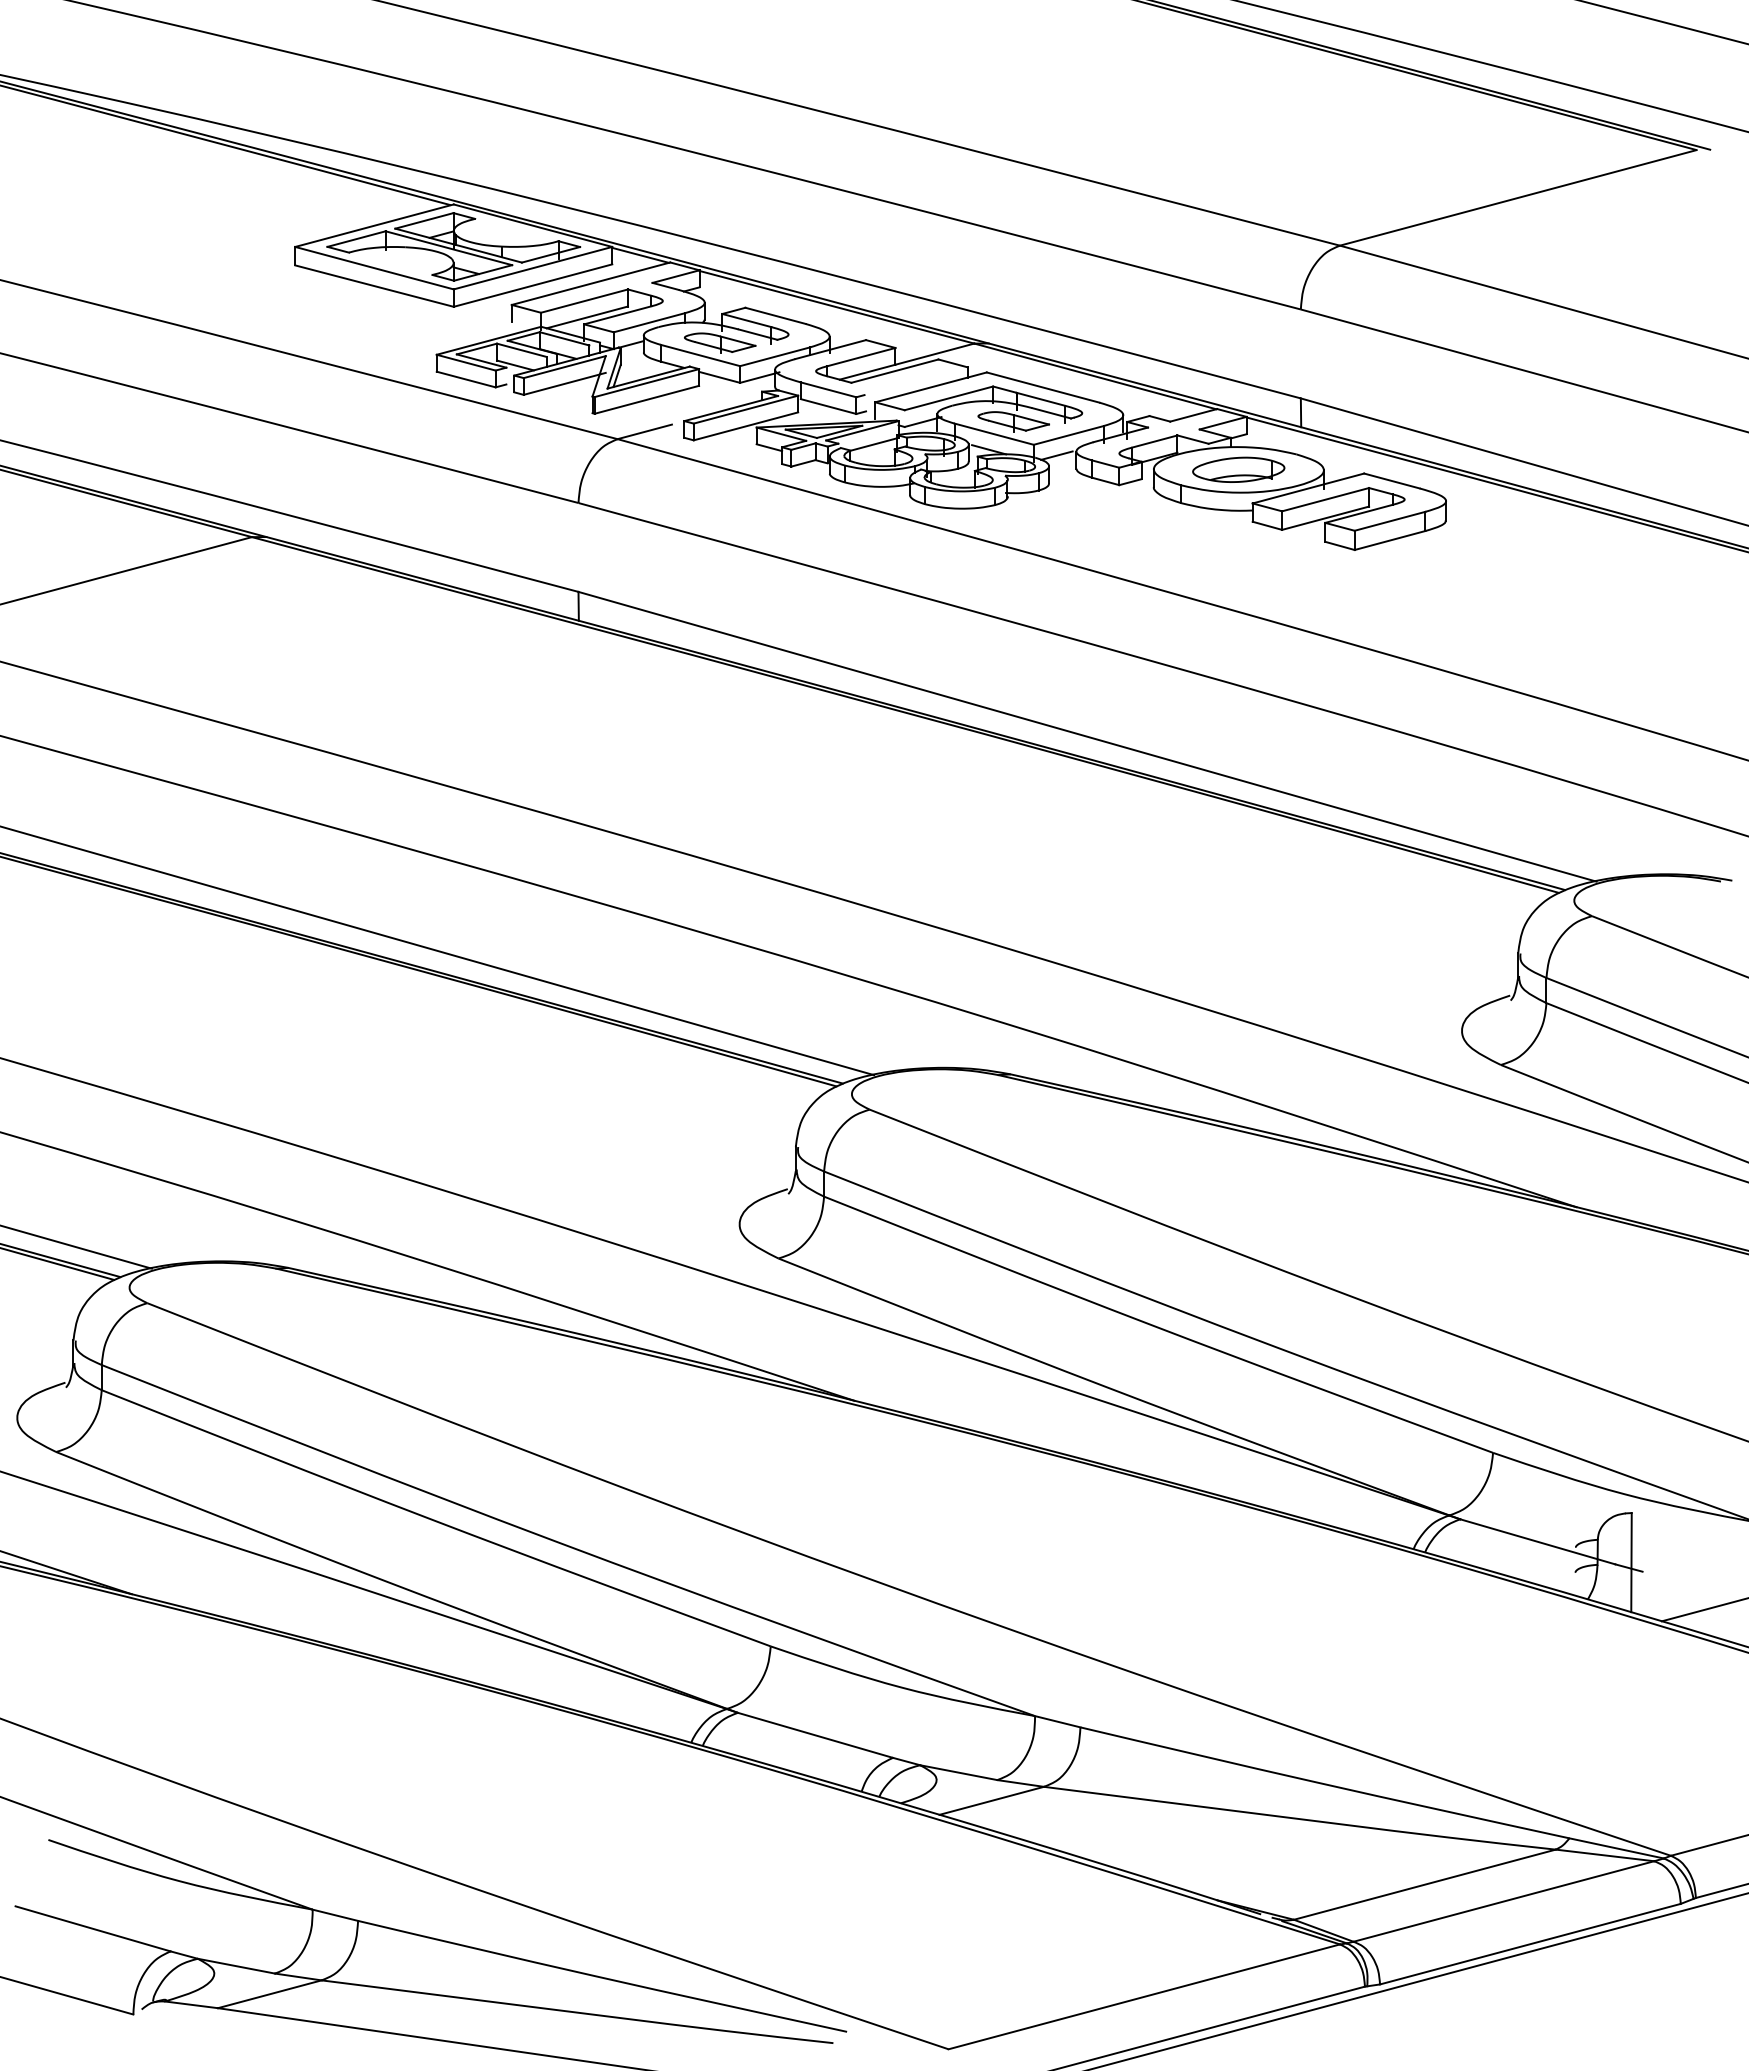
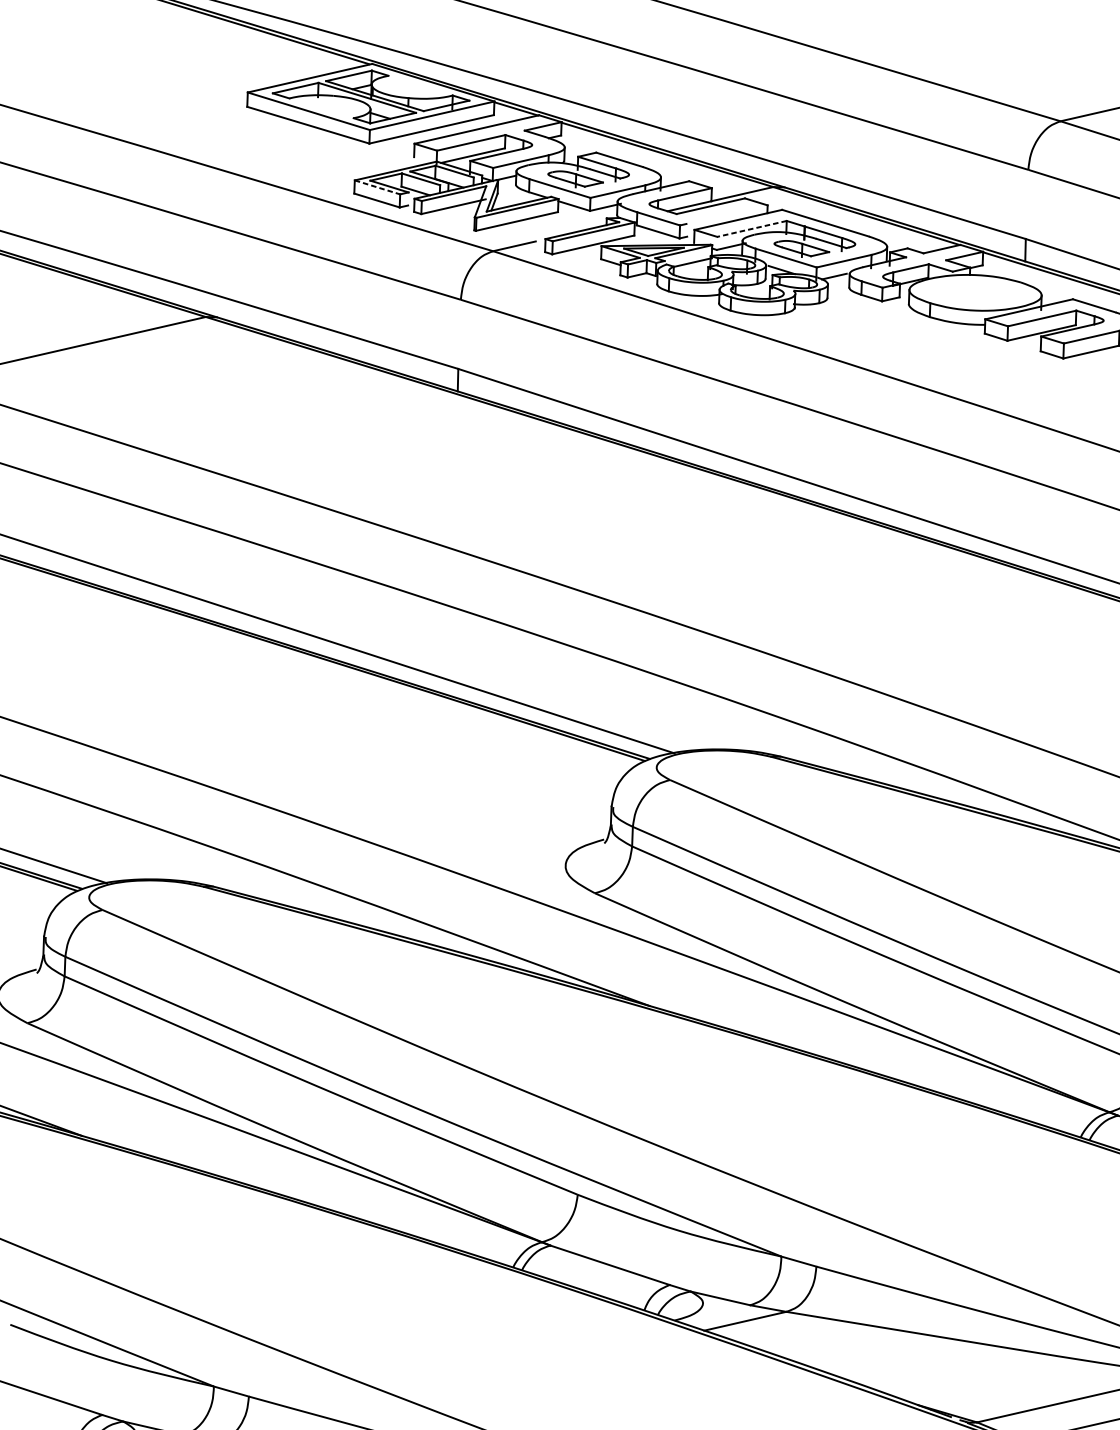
line: (466, 362) -> (377, 187), solid -> dashed
line: (948, 398) -> (751, 229), solid -> dashed
part: (1238, 469) -> (975, 292), removed

